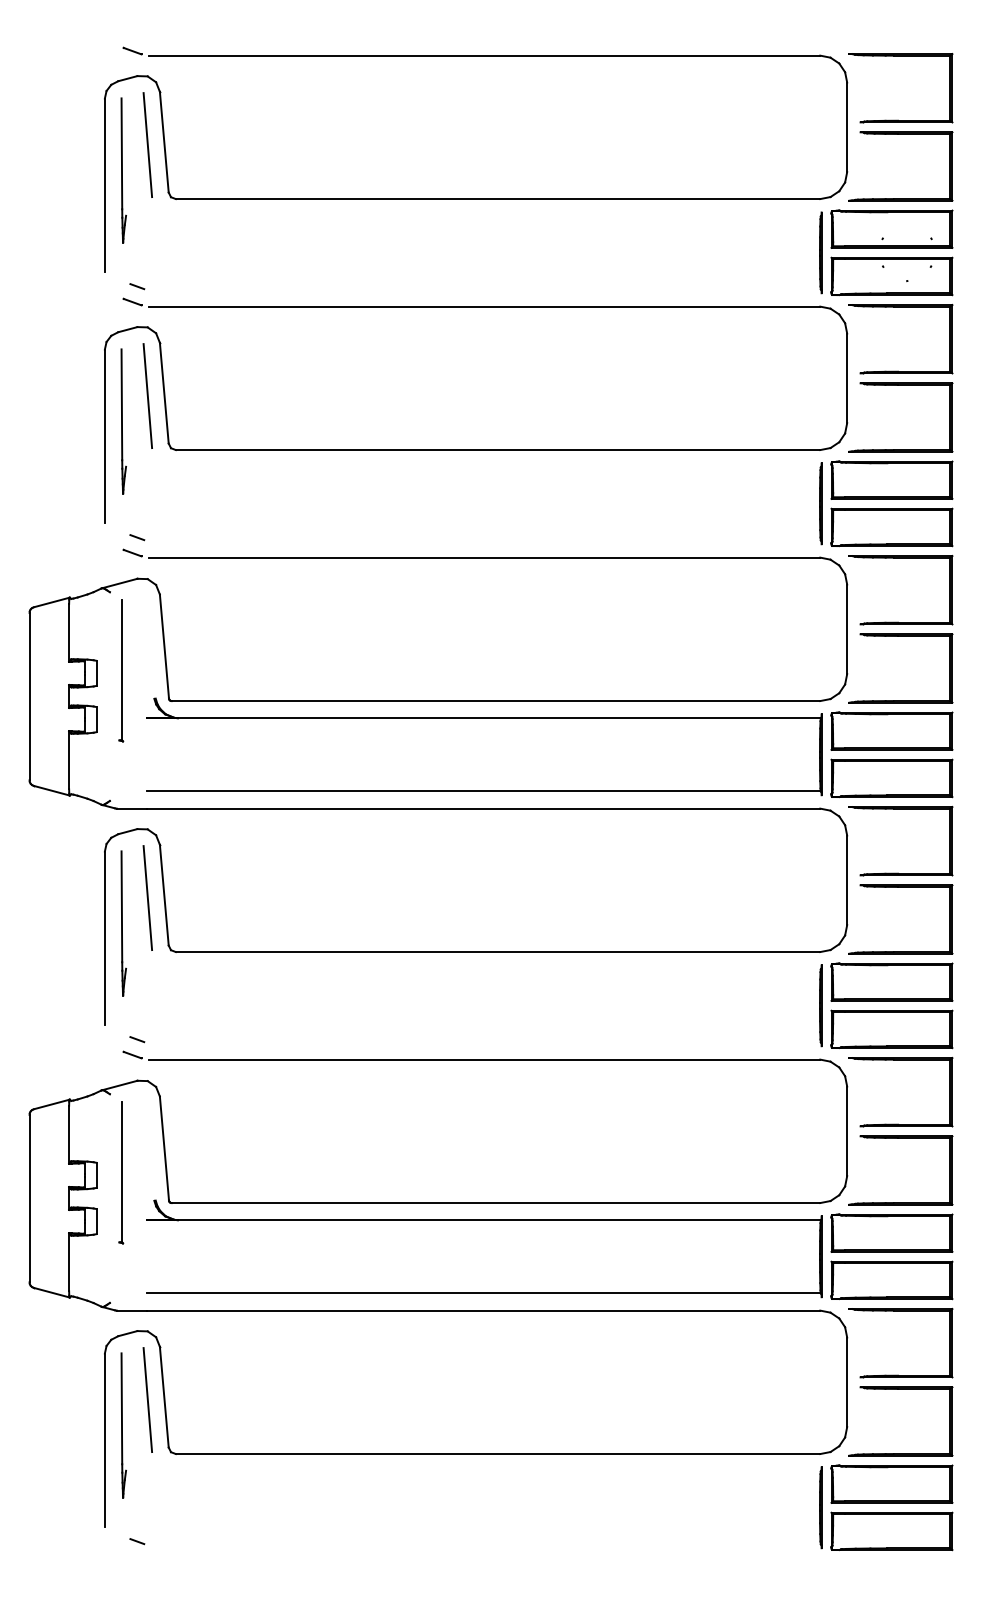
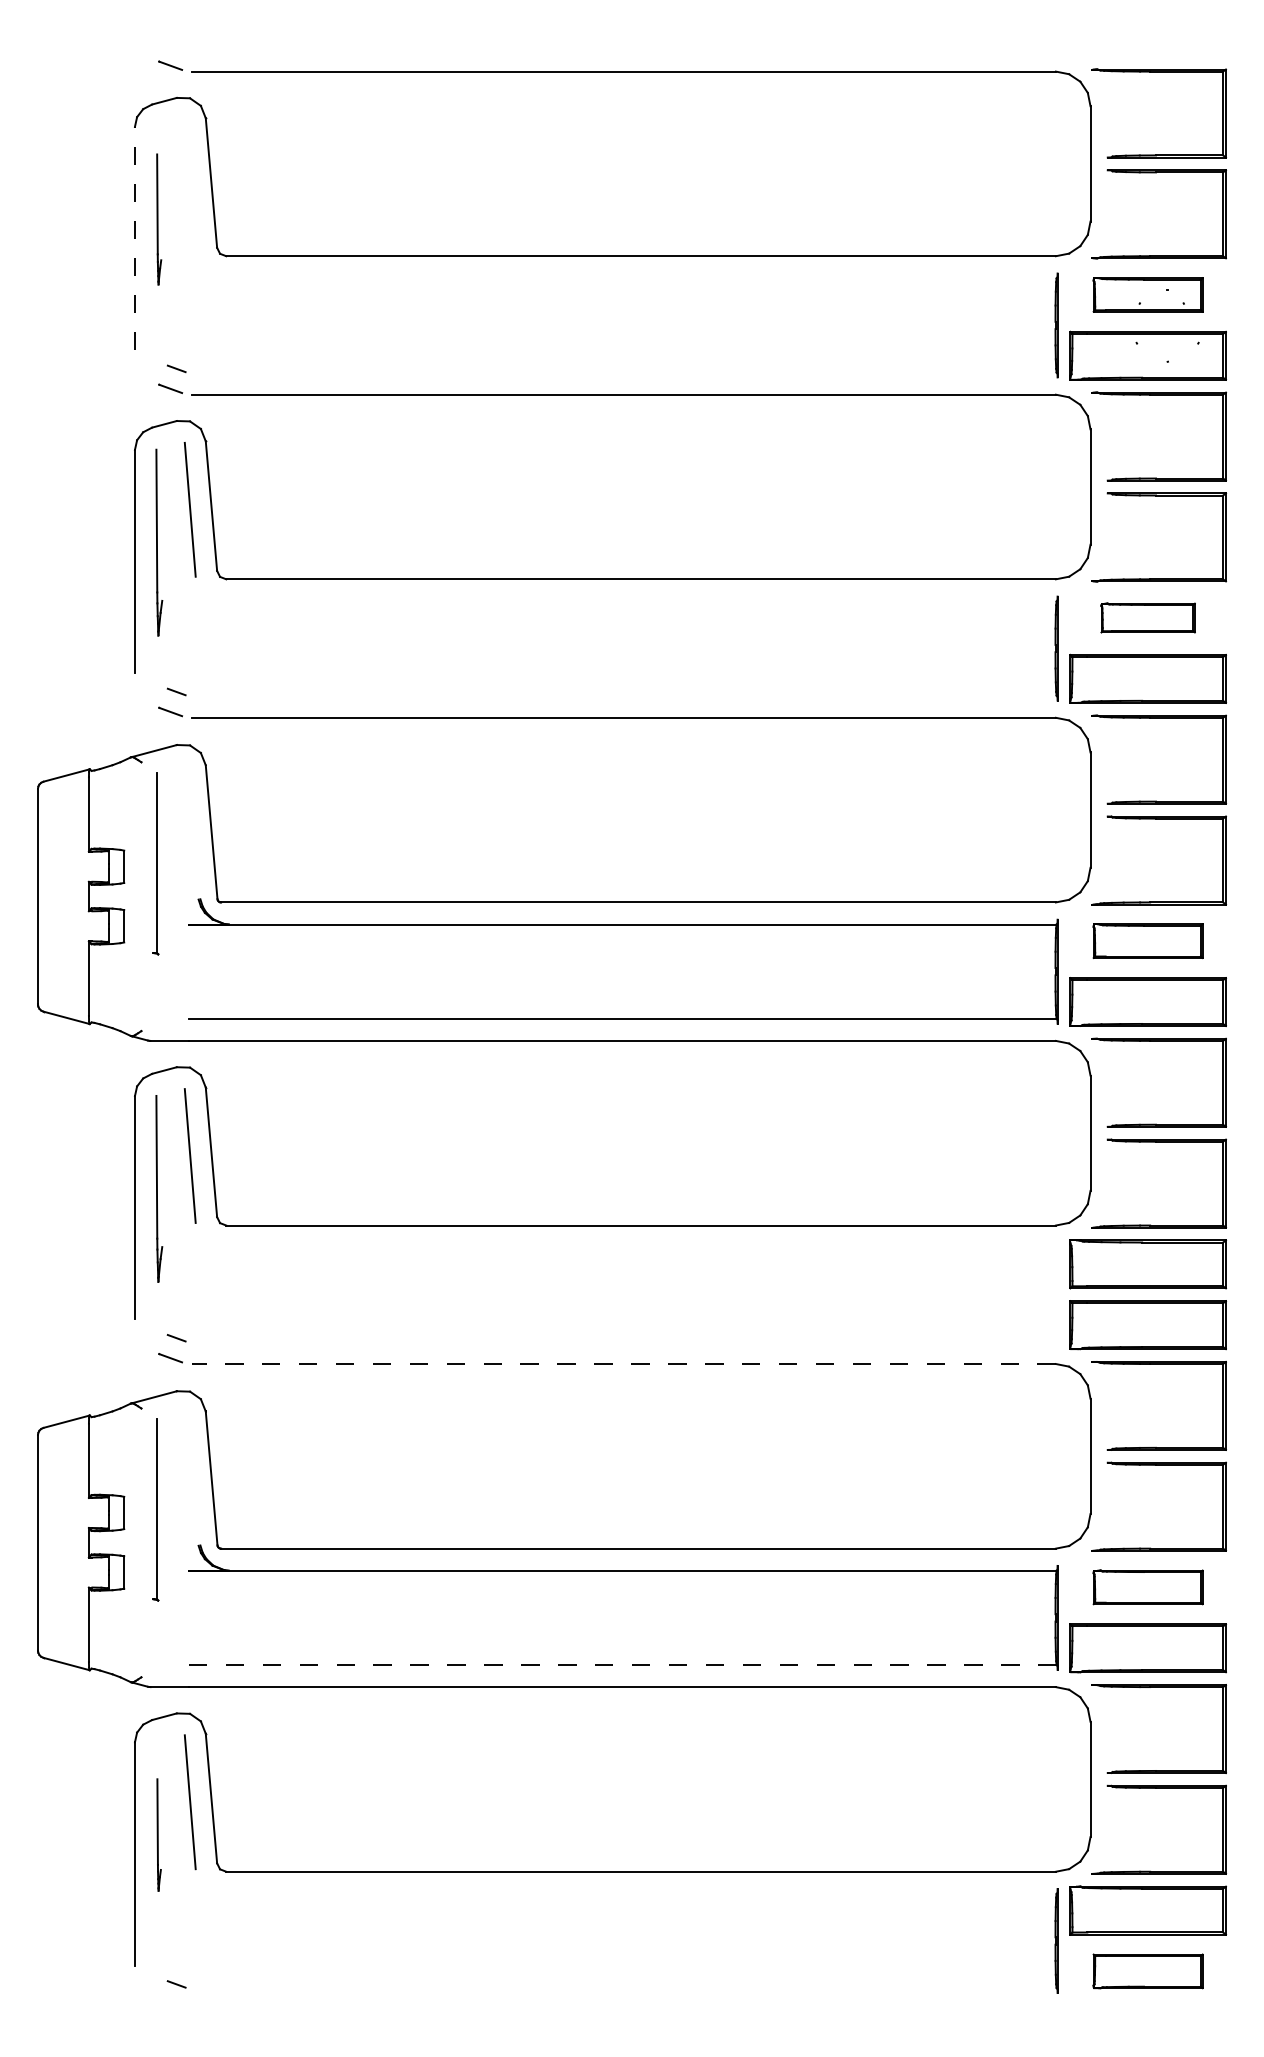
line: (147, 145) -> (189, 187), removed
part: (123, 170) -> (158, 219), size x0.7
line: (104, 185) -> (134, 238), solid -> dashed
part: (891, 228) -> (1147, 294), size x0.7
part: (891, 479) -> (1147, 617), size x0.6
part: (891, 730) -> (1147, 940), size x0.7
line: (820, 1005) -> (1056, 1294), removed
line: (484, 1059) -> (623, 1363), solid -> dashed
part: (891, 1232) -> (1147, 1586), size x0.7
line: (484, 1293) -> (623, 1665), solid -> dashed
part: (123, 1425) -> (158, 1834), size x0.6
part: (891, 1531) -> (1147, 1971), size x0.7

